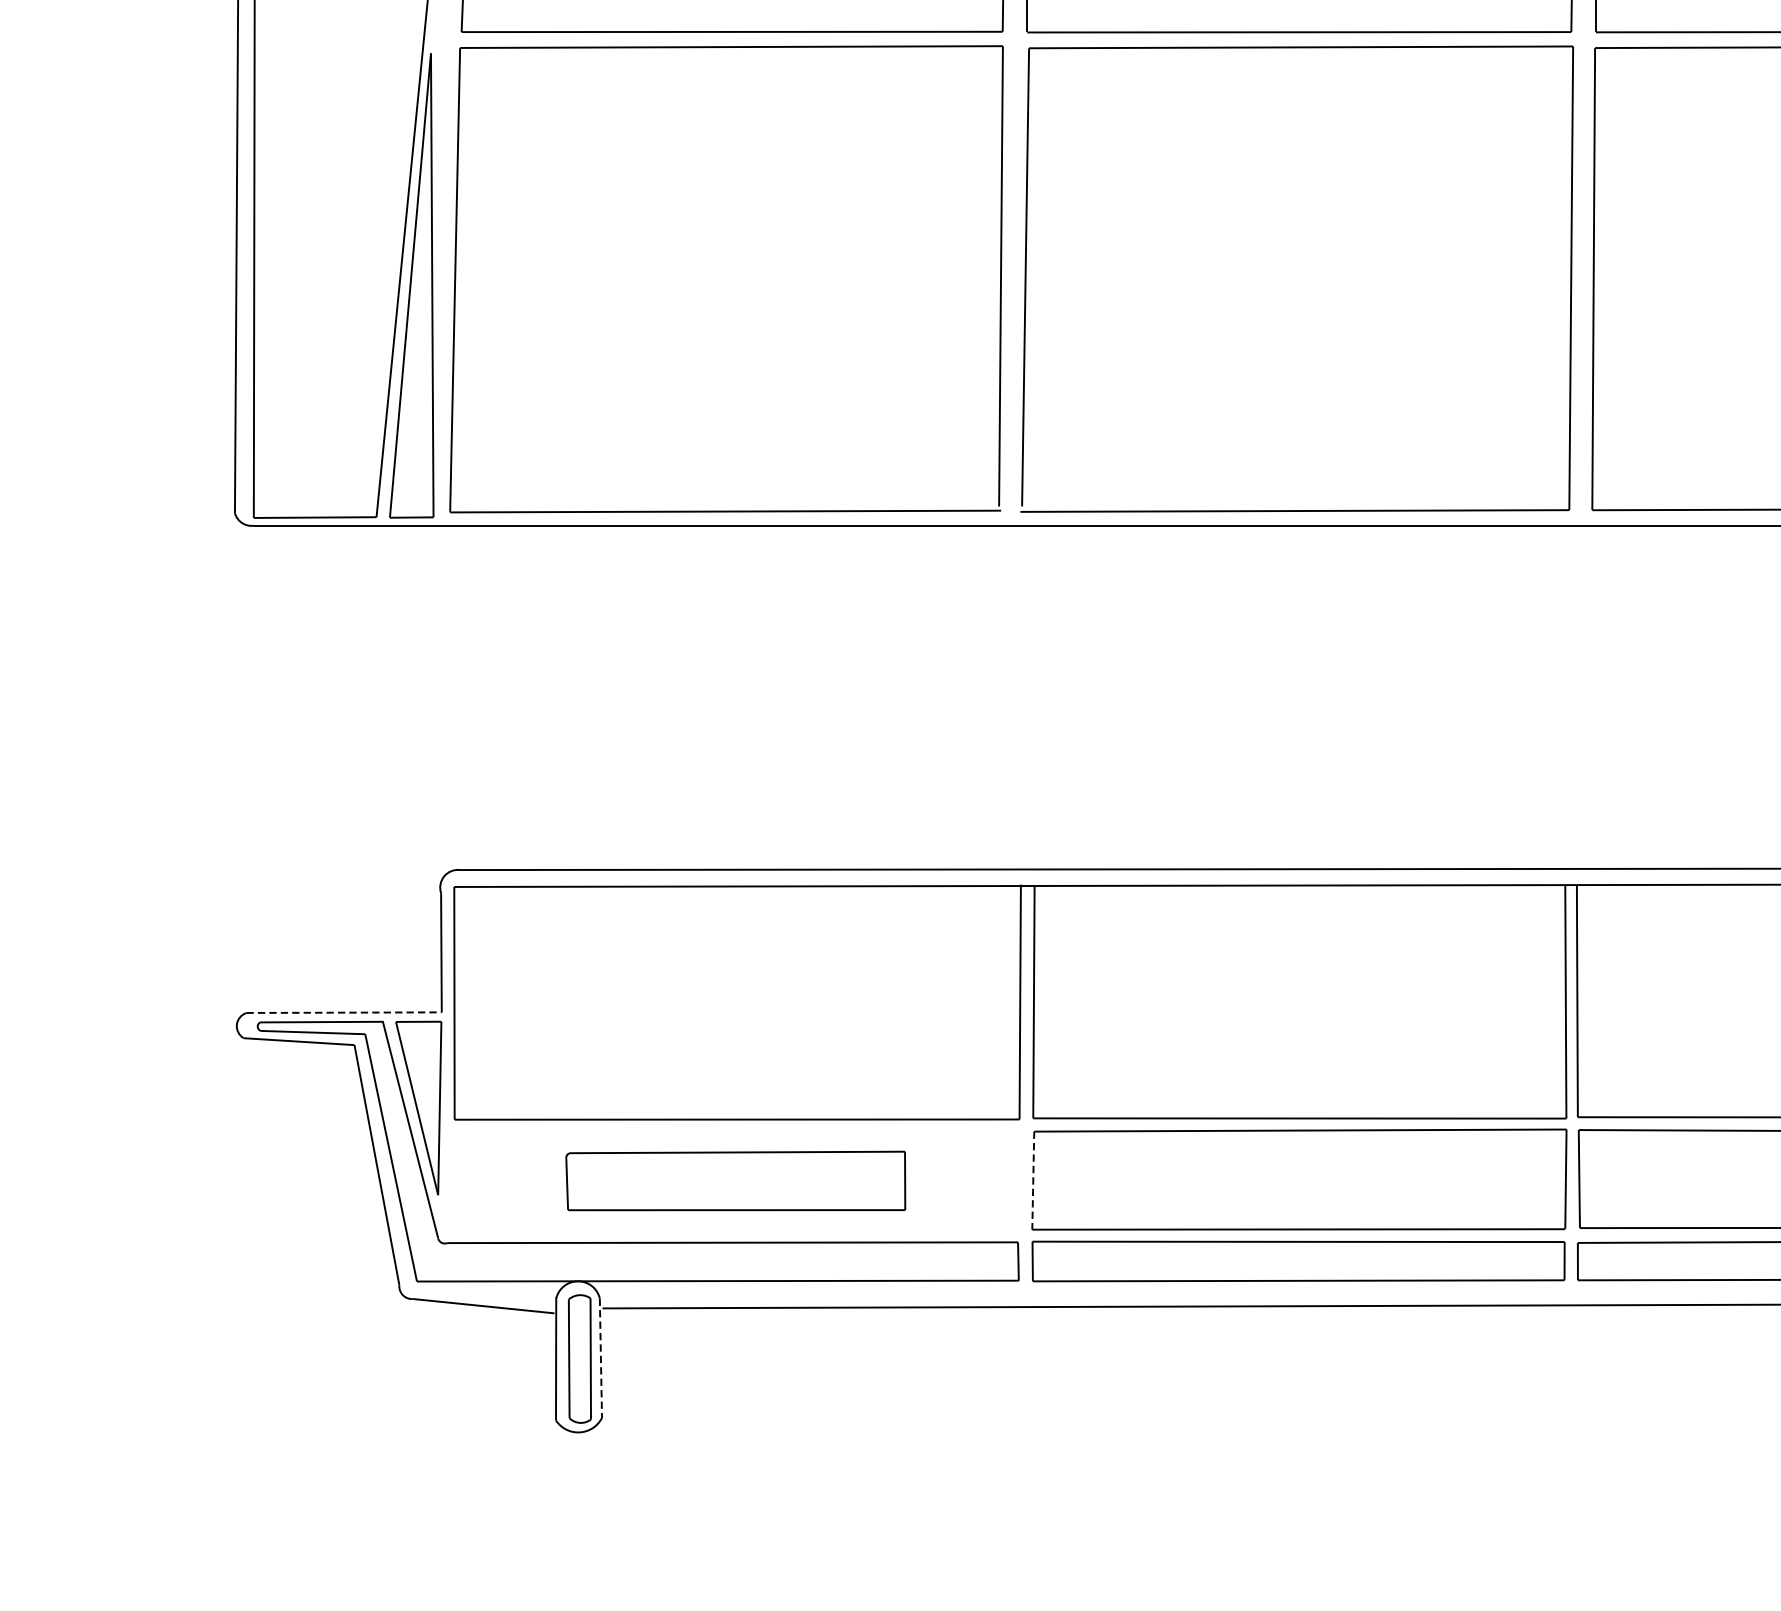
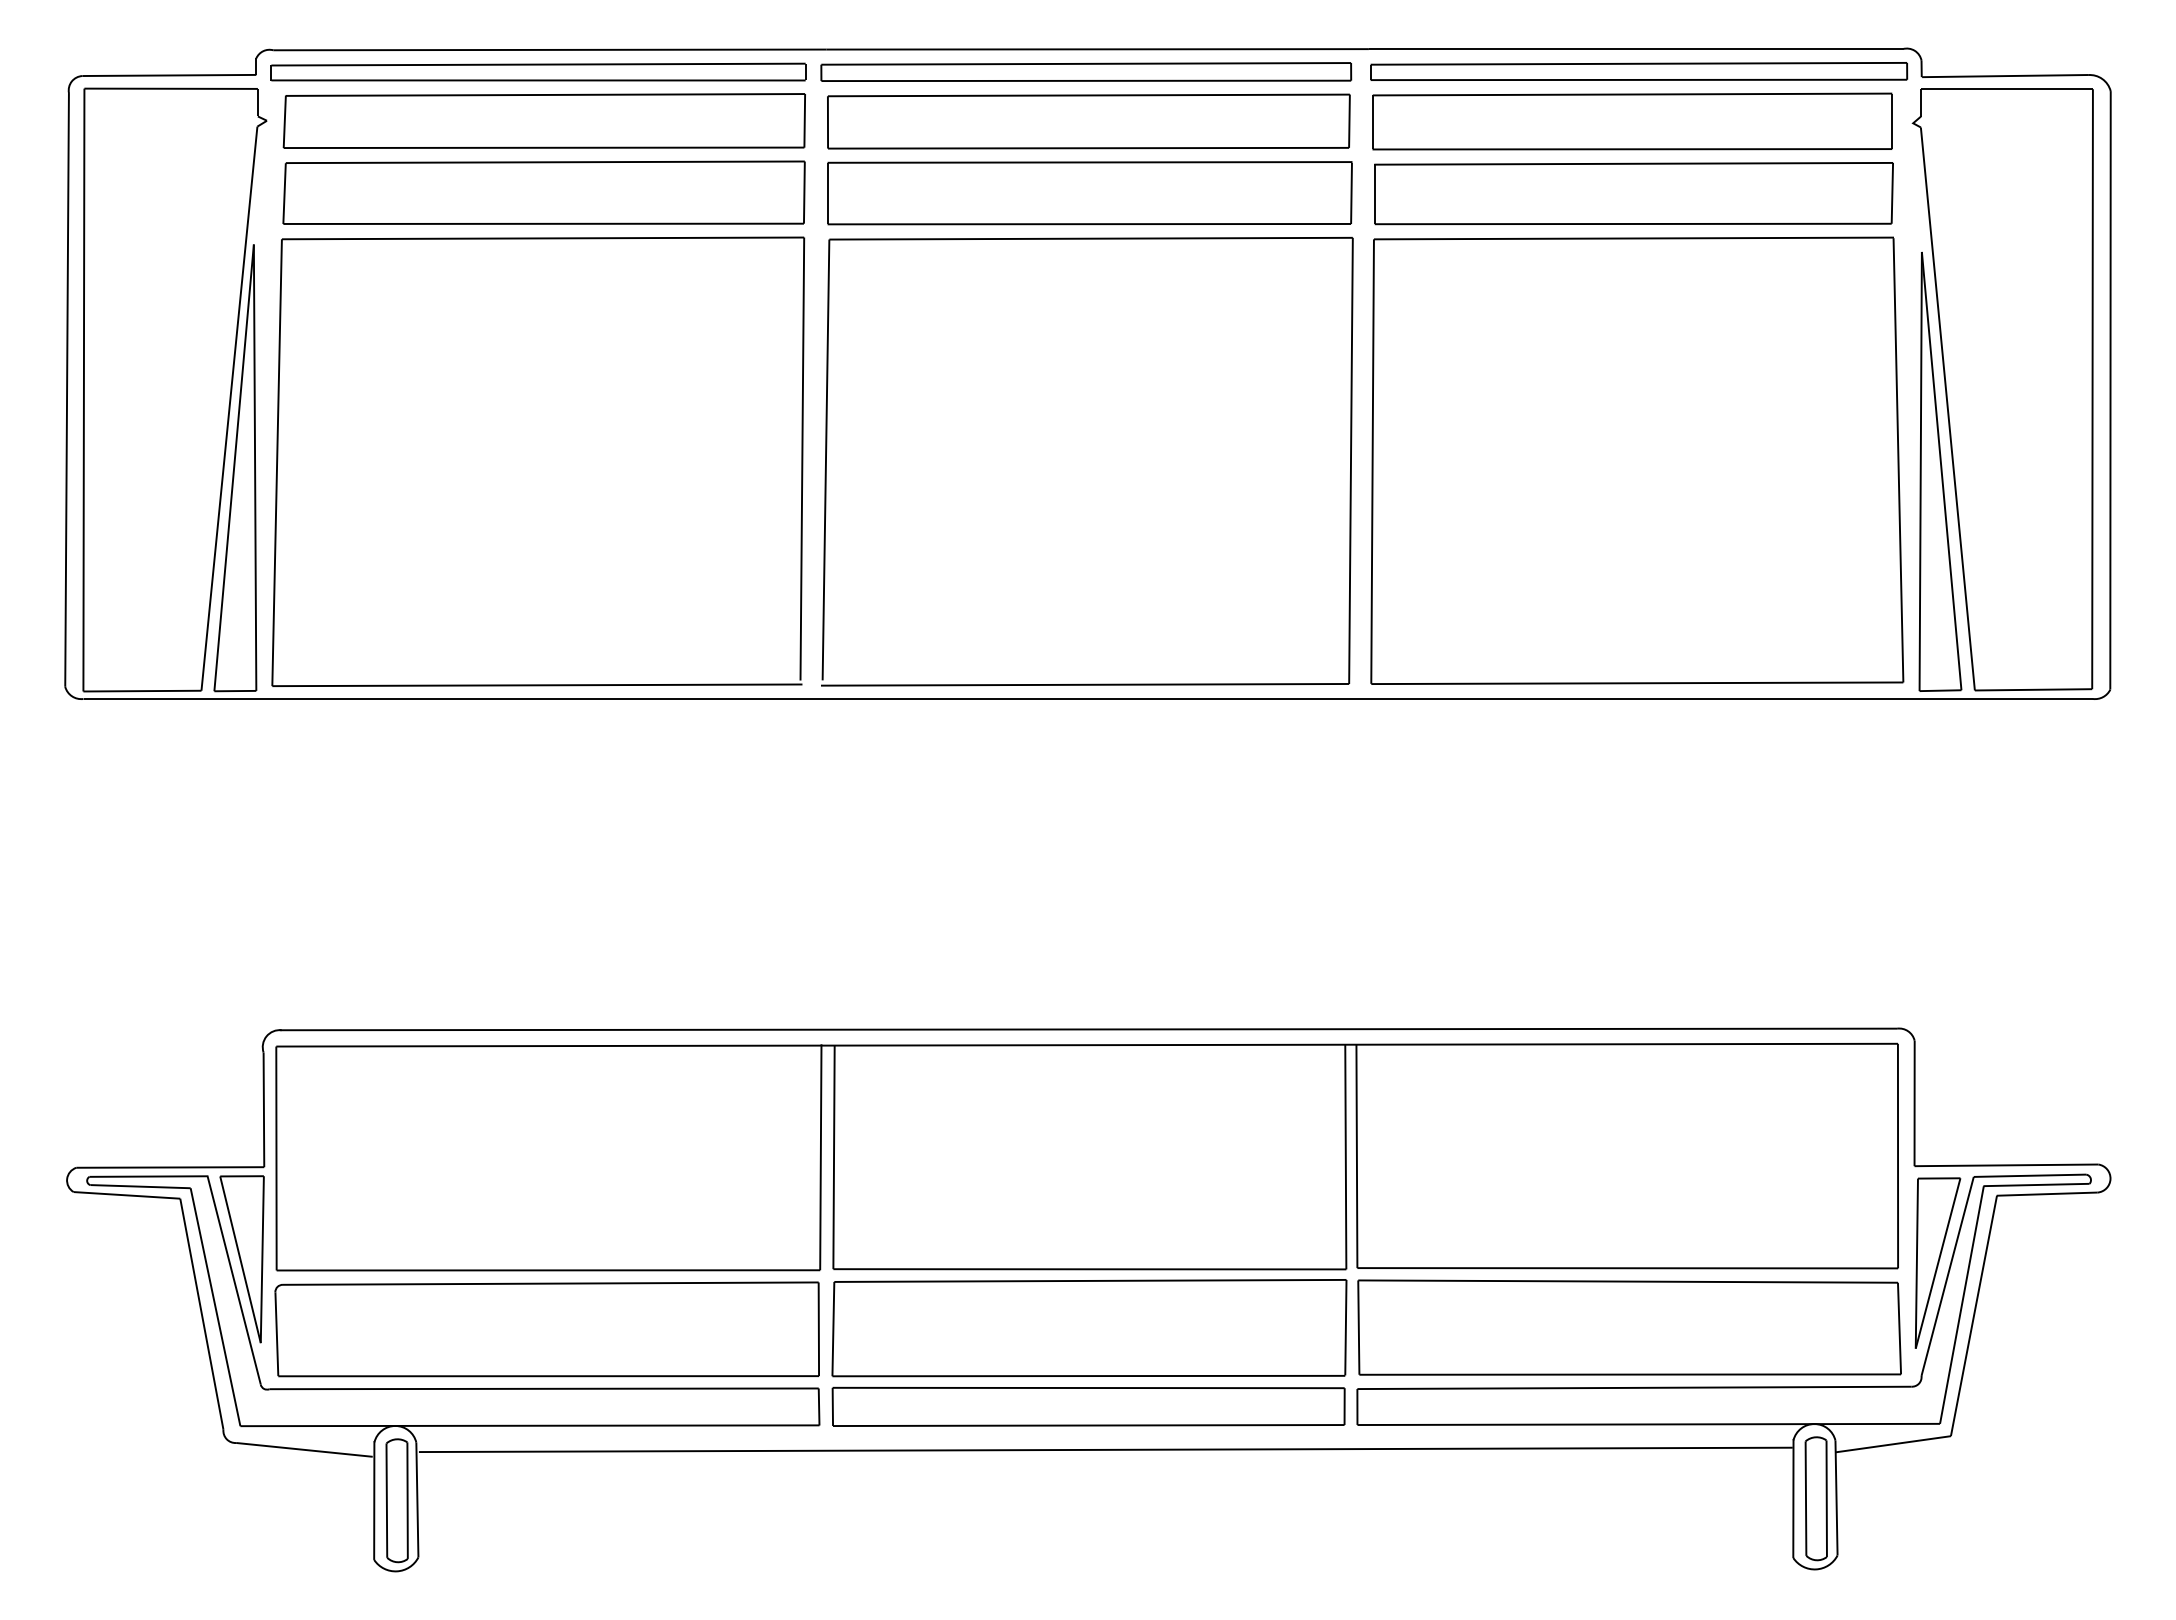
line: (344, 1012) -> (170, 1167), dashed -> solid
part: (735, 1181) -> (546, 1329), size x1.67
line: (1033, 1181) -> (833, 1329), dashed -> solid
line: (601, 1358) -> (417, 1500), dashed -> solid

